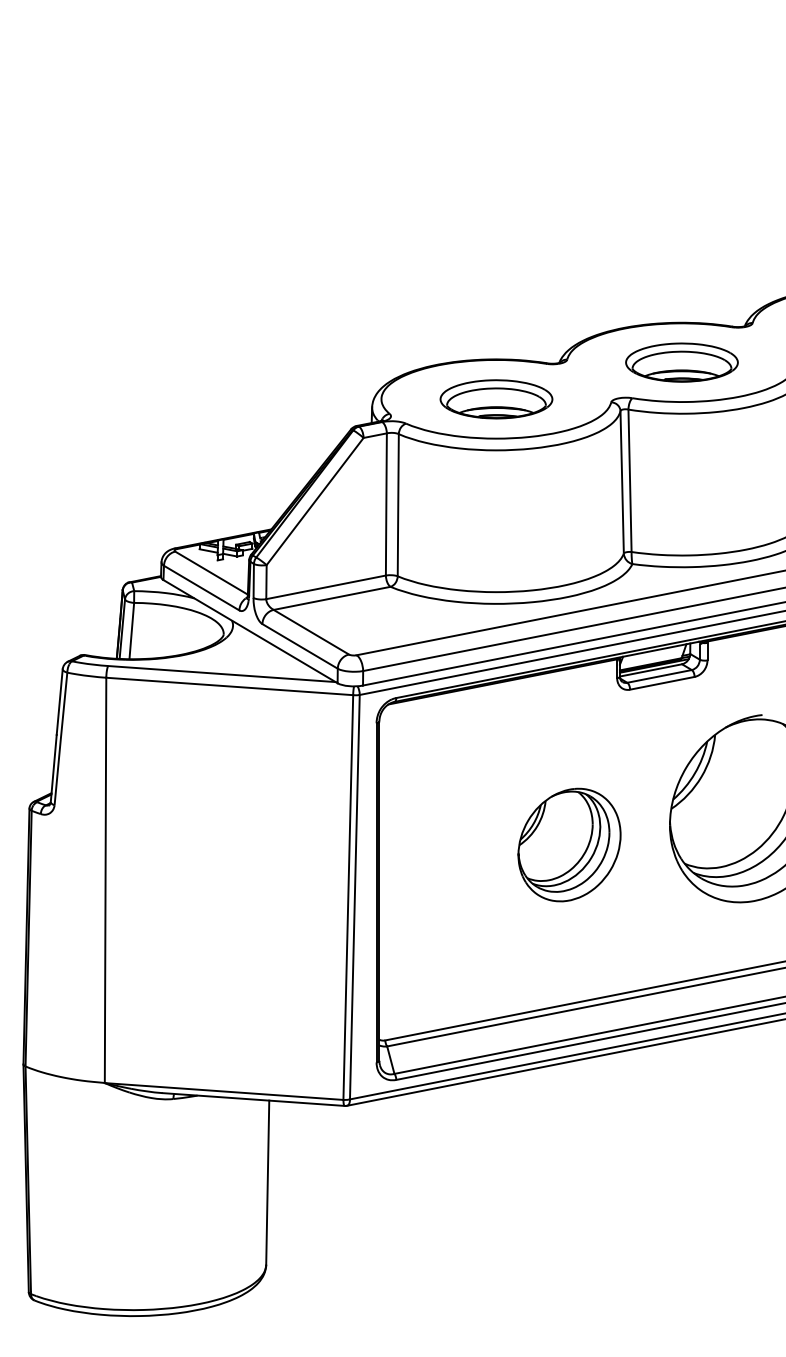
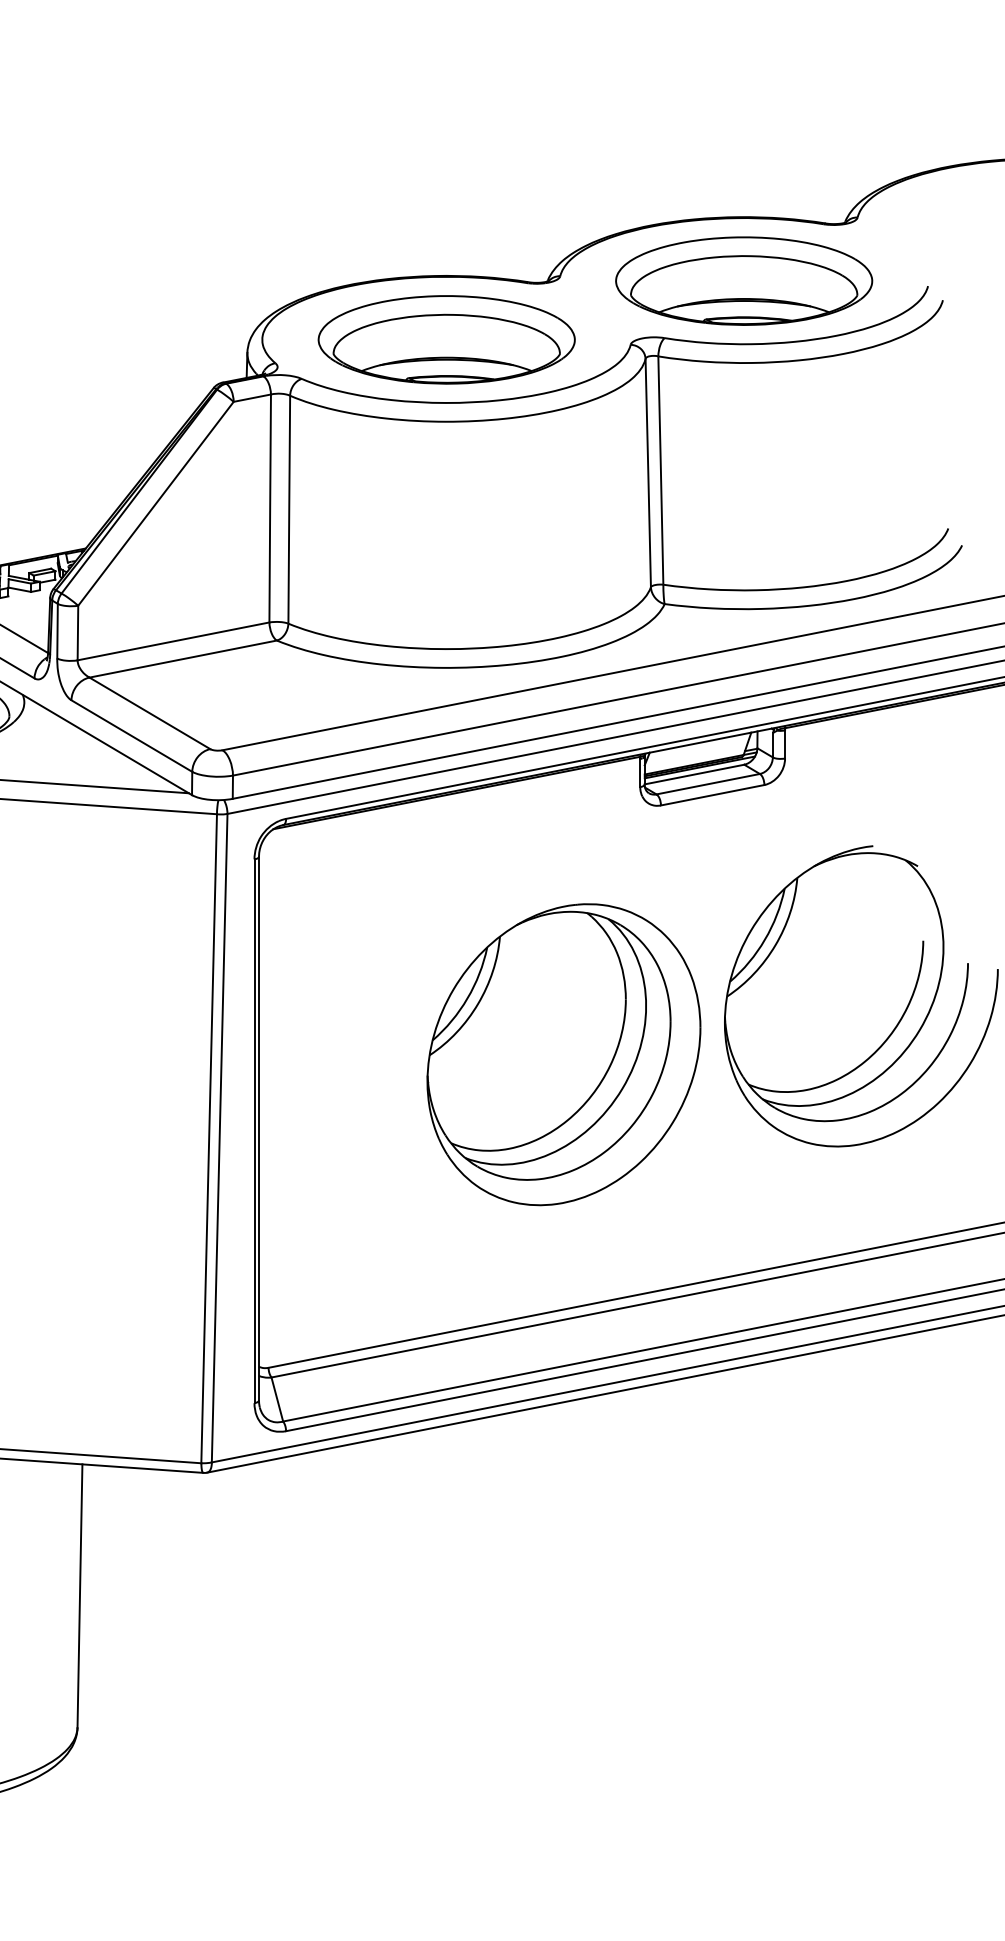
part: (681, 362) -> (743, 280), size x1.43
part: (496, 399) -> (446, 340), size x1.43
part: (569, 844) -> (563, 1053), size x1.67

